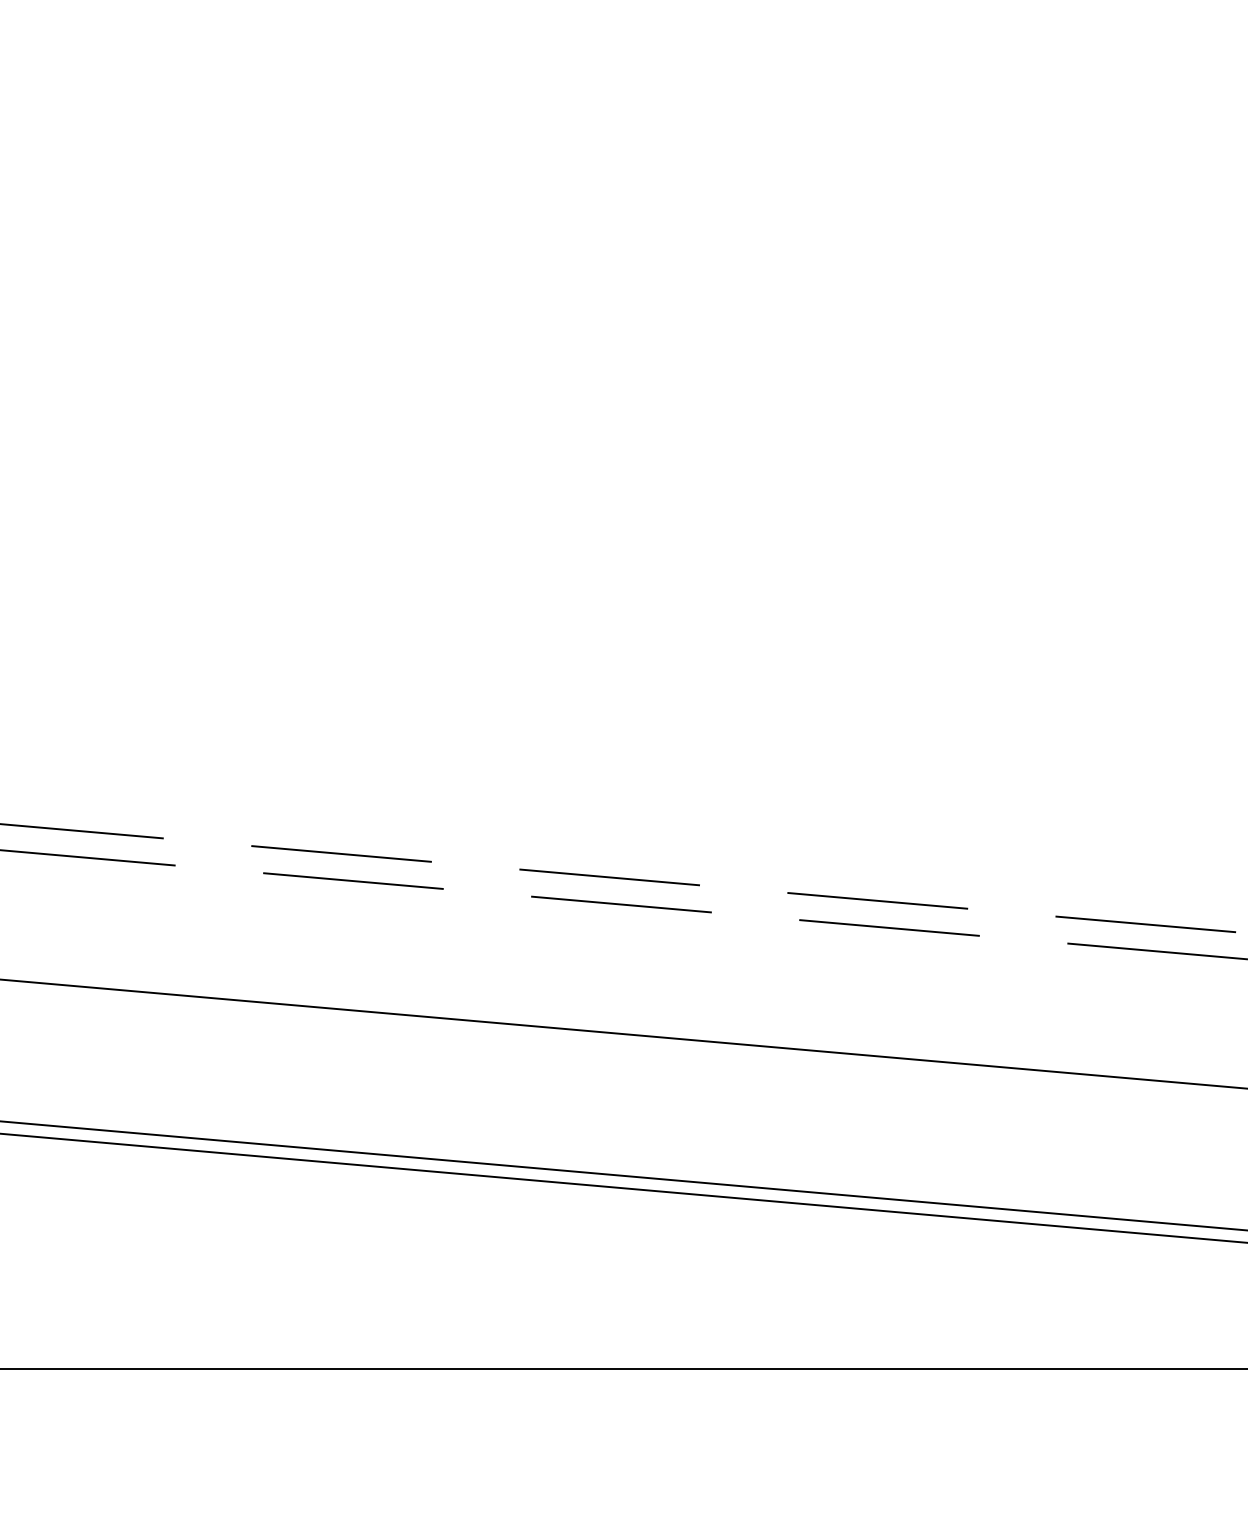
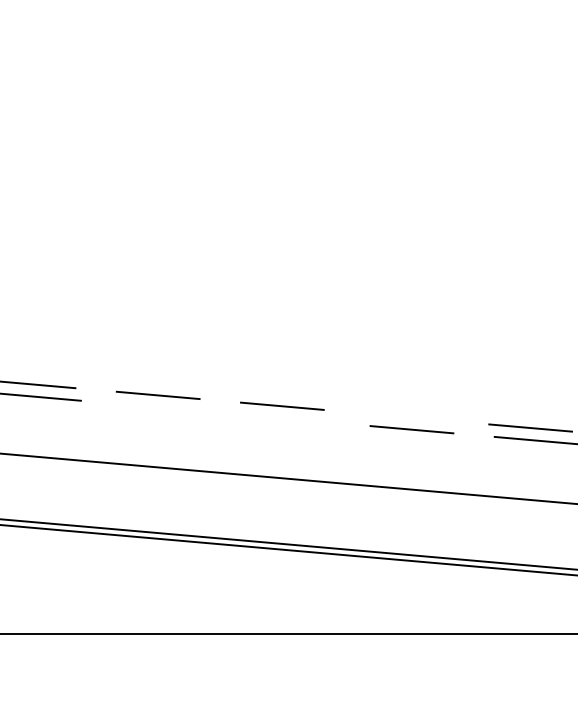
line: (352, 880) -> (163, 407), removed
line: (877, 899) -> (406, 416), removed
line: (620, 903) -> (287, 418), removed

